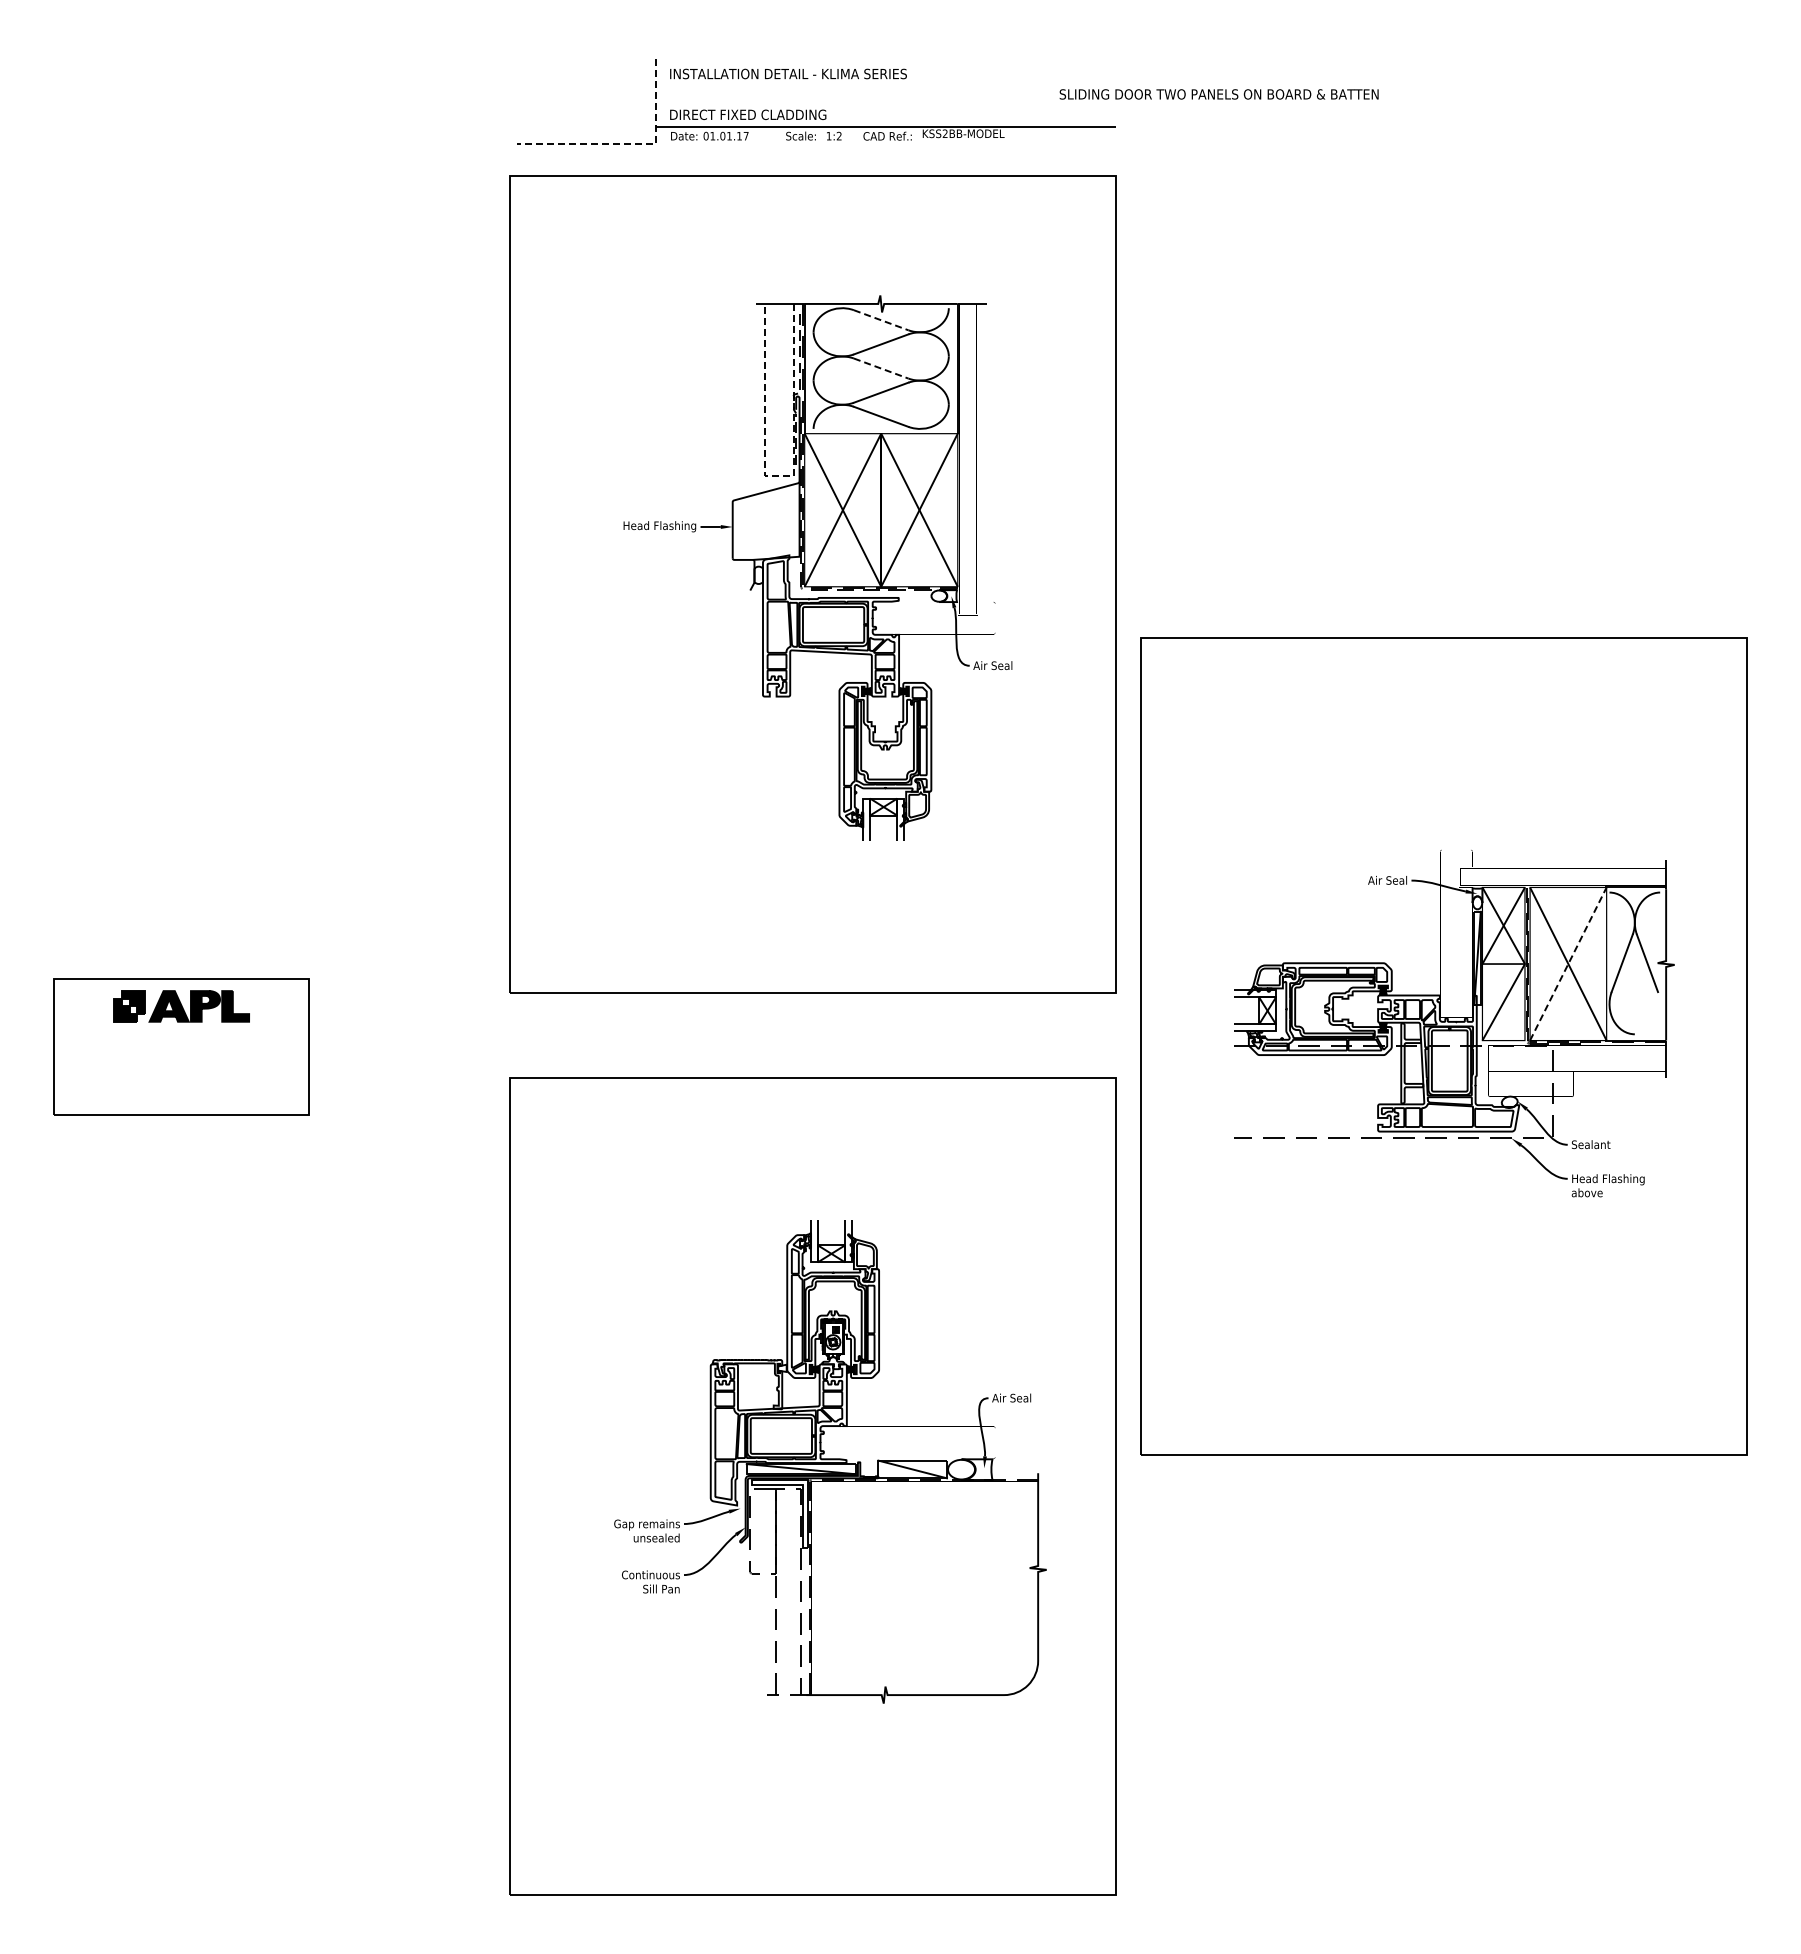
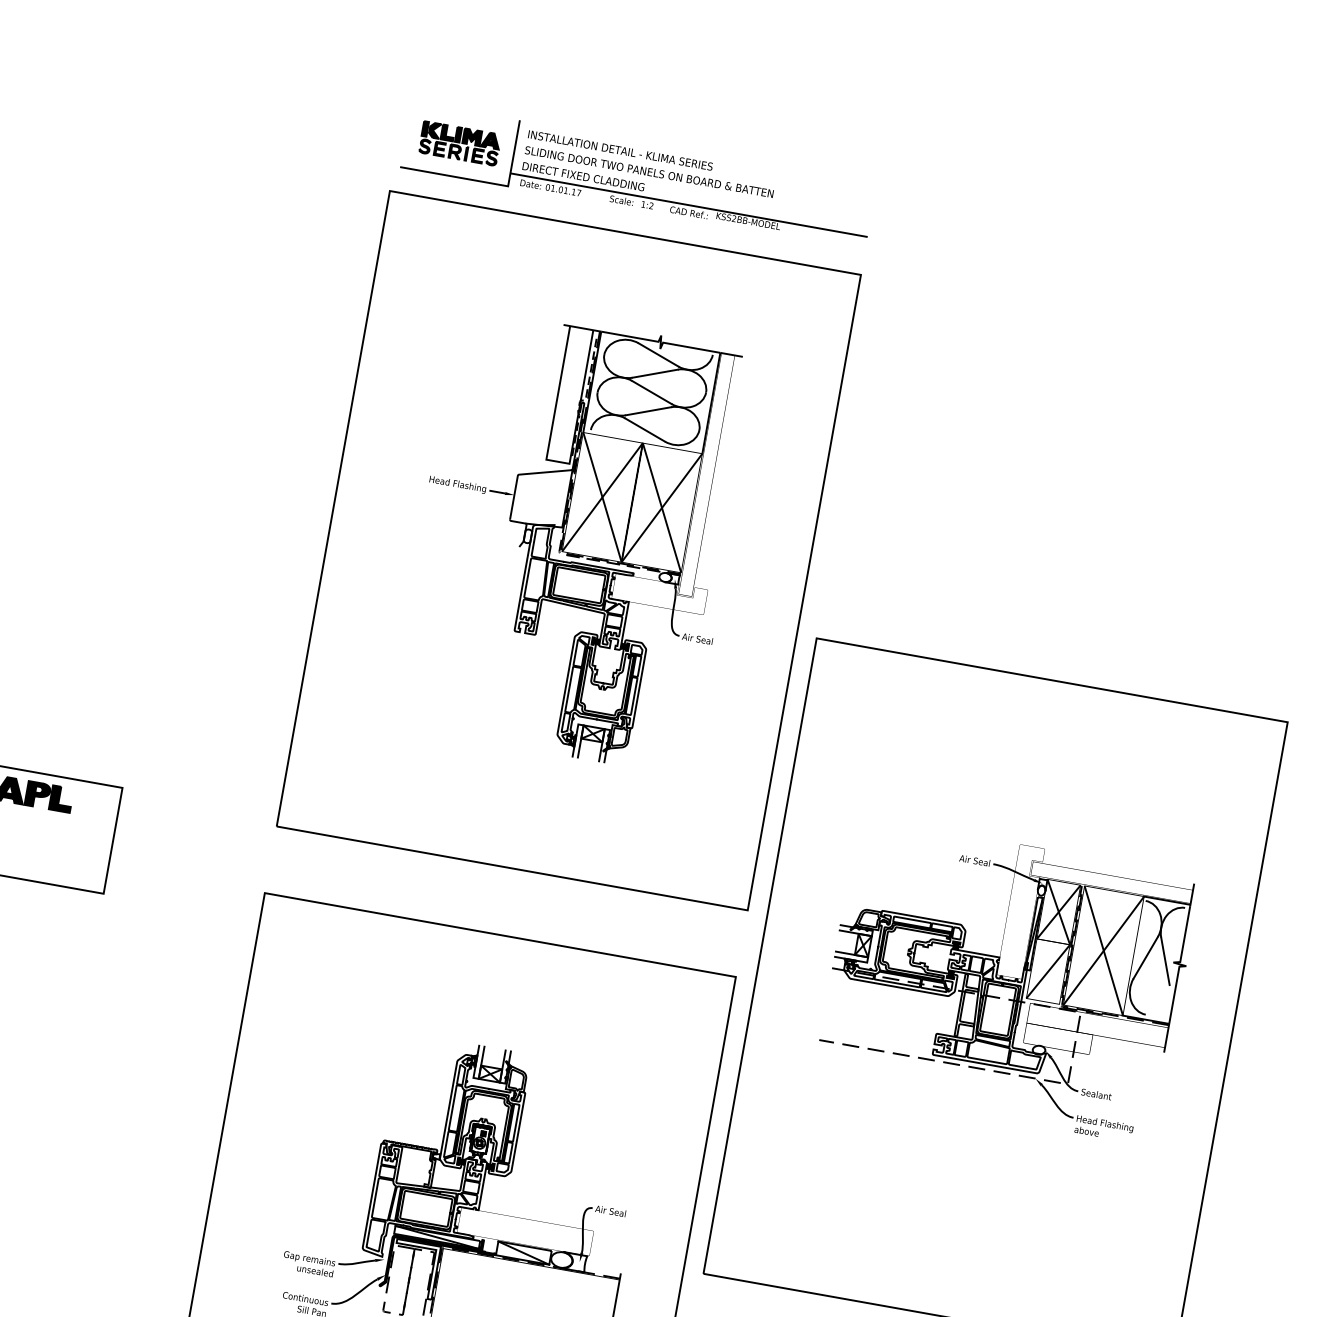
text: (1218, 94) -> (648, 172), moved
part: (586, 100) -> (459, 143), added
line: (629, 143) -> (487, 182), dashed -> solid
line: (881, 320) -> (658, 355), dashed -> solid
line: (881, 368) -> (652, 392), dashed -> solid
line: (779, 475) -> (557, 461), dashed -> solid
line: (1568, 964) -> (1103, 951), dashed -> solid

